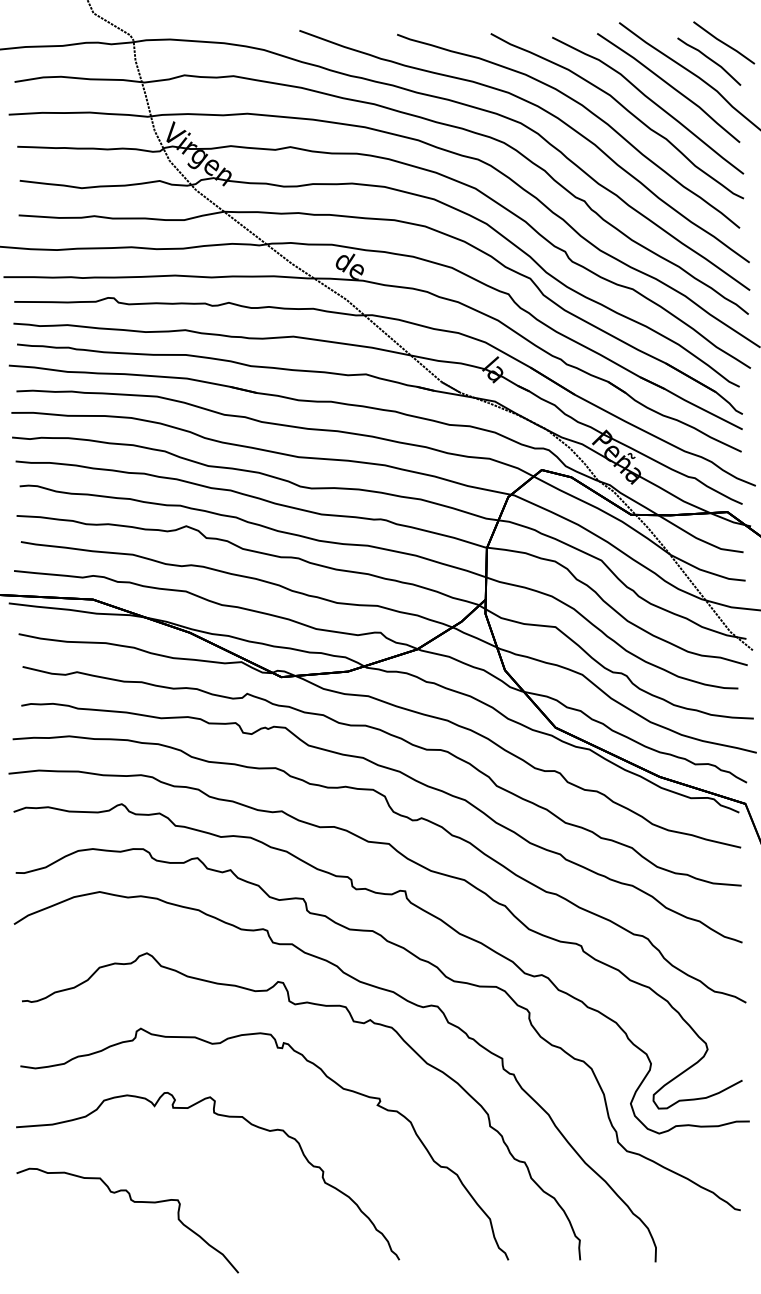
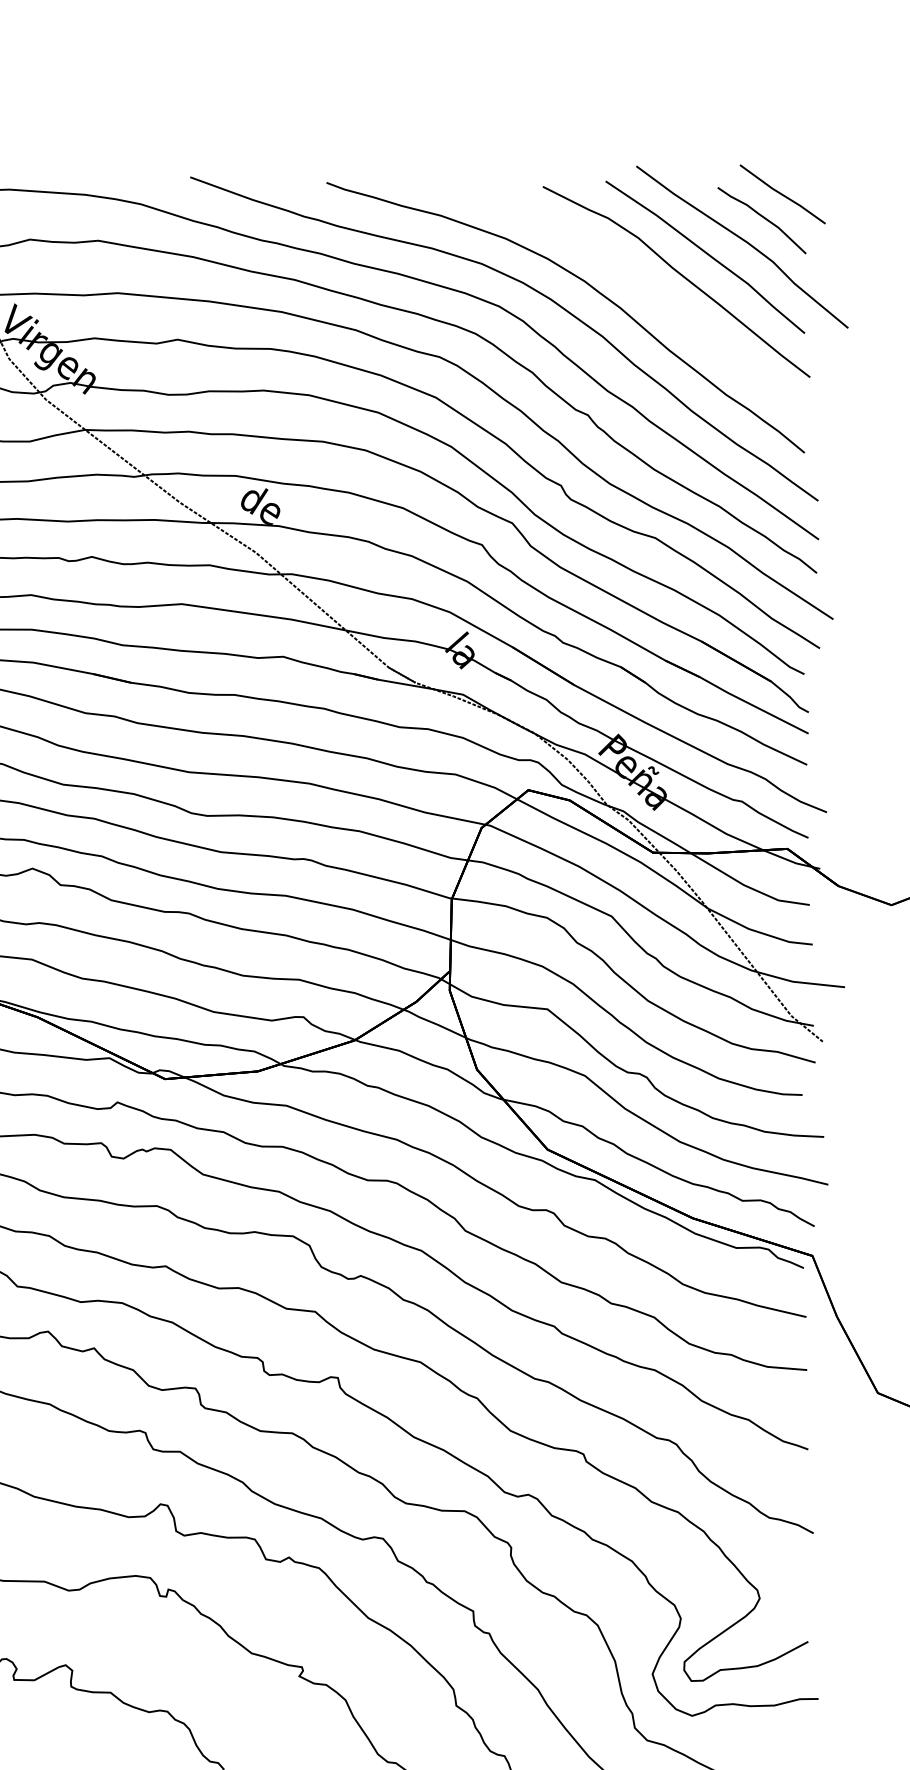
curve: (623, 108) -> (642, 285), removed

